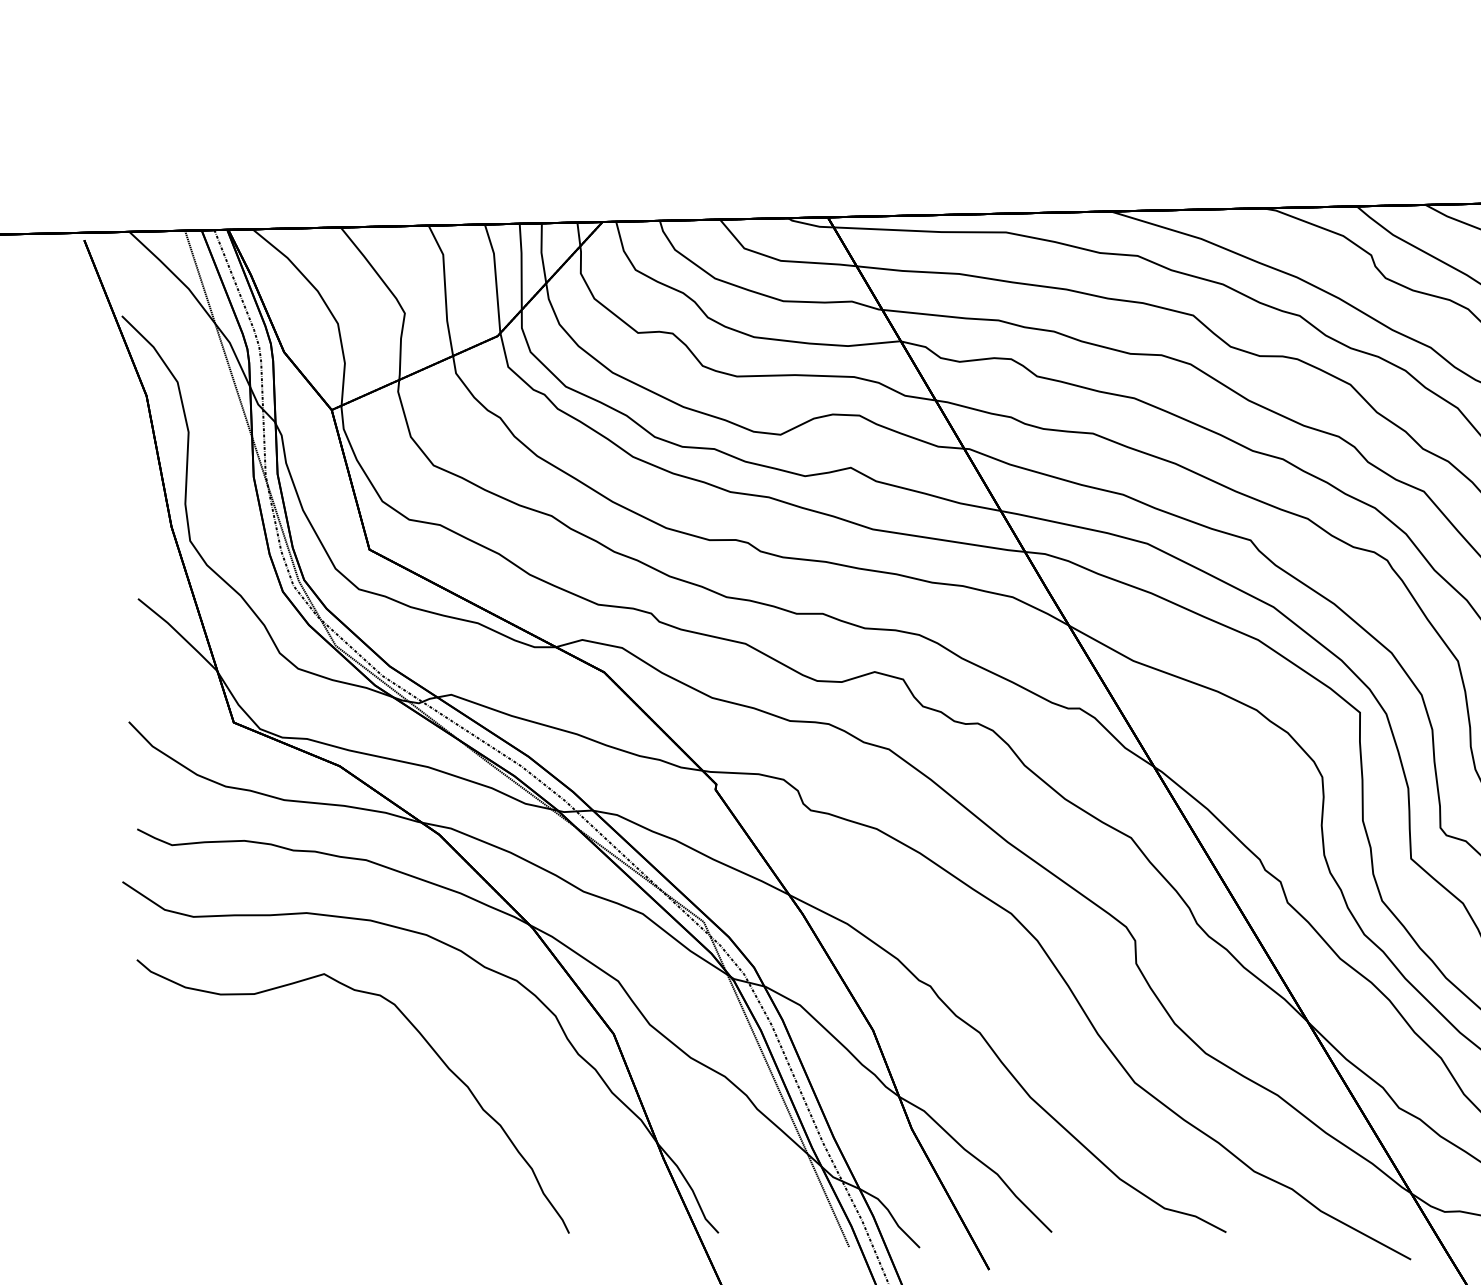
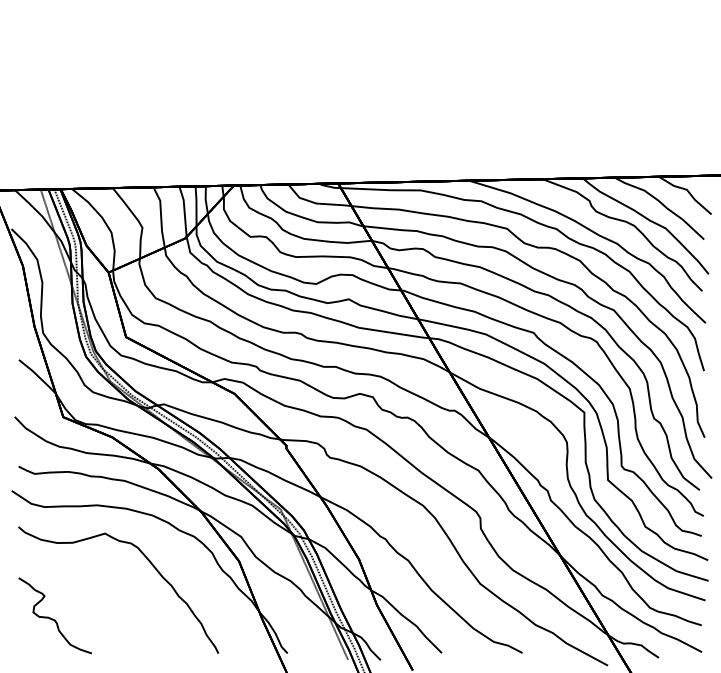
part: (214, 1151) -> (54, 615), added

